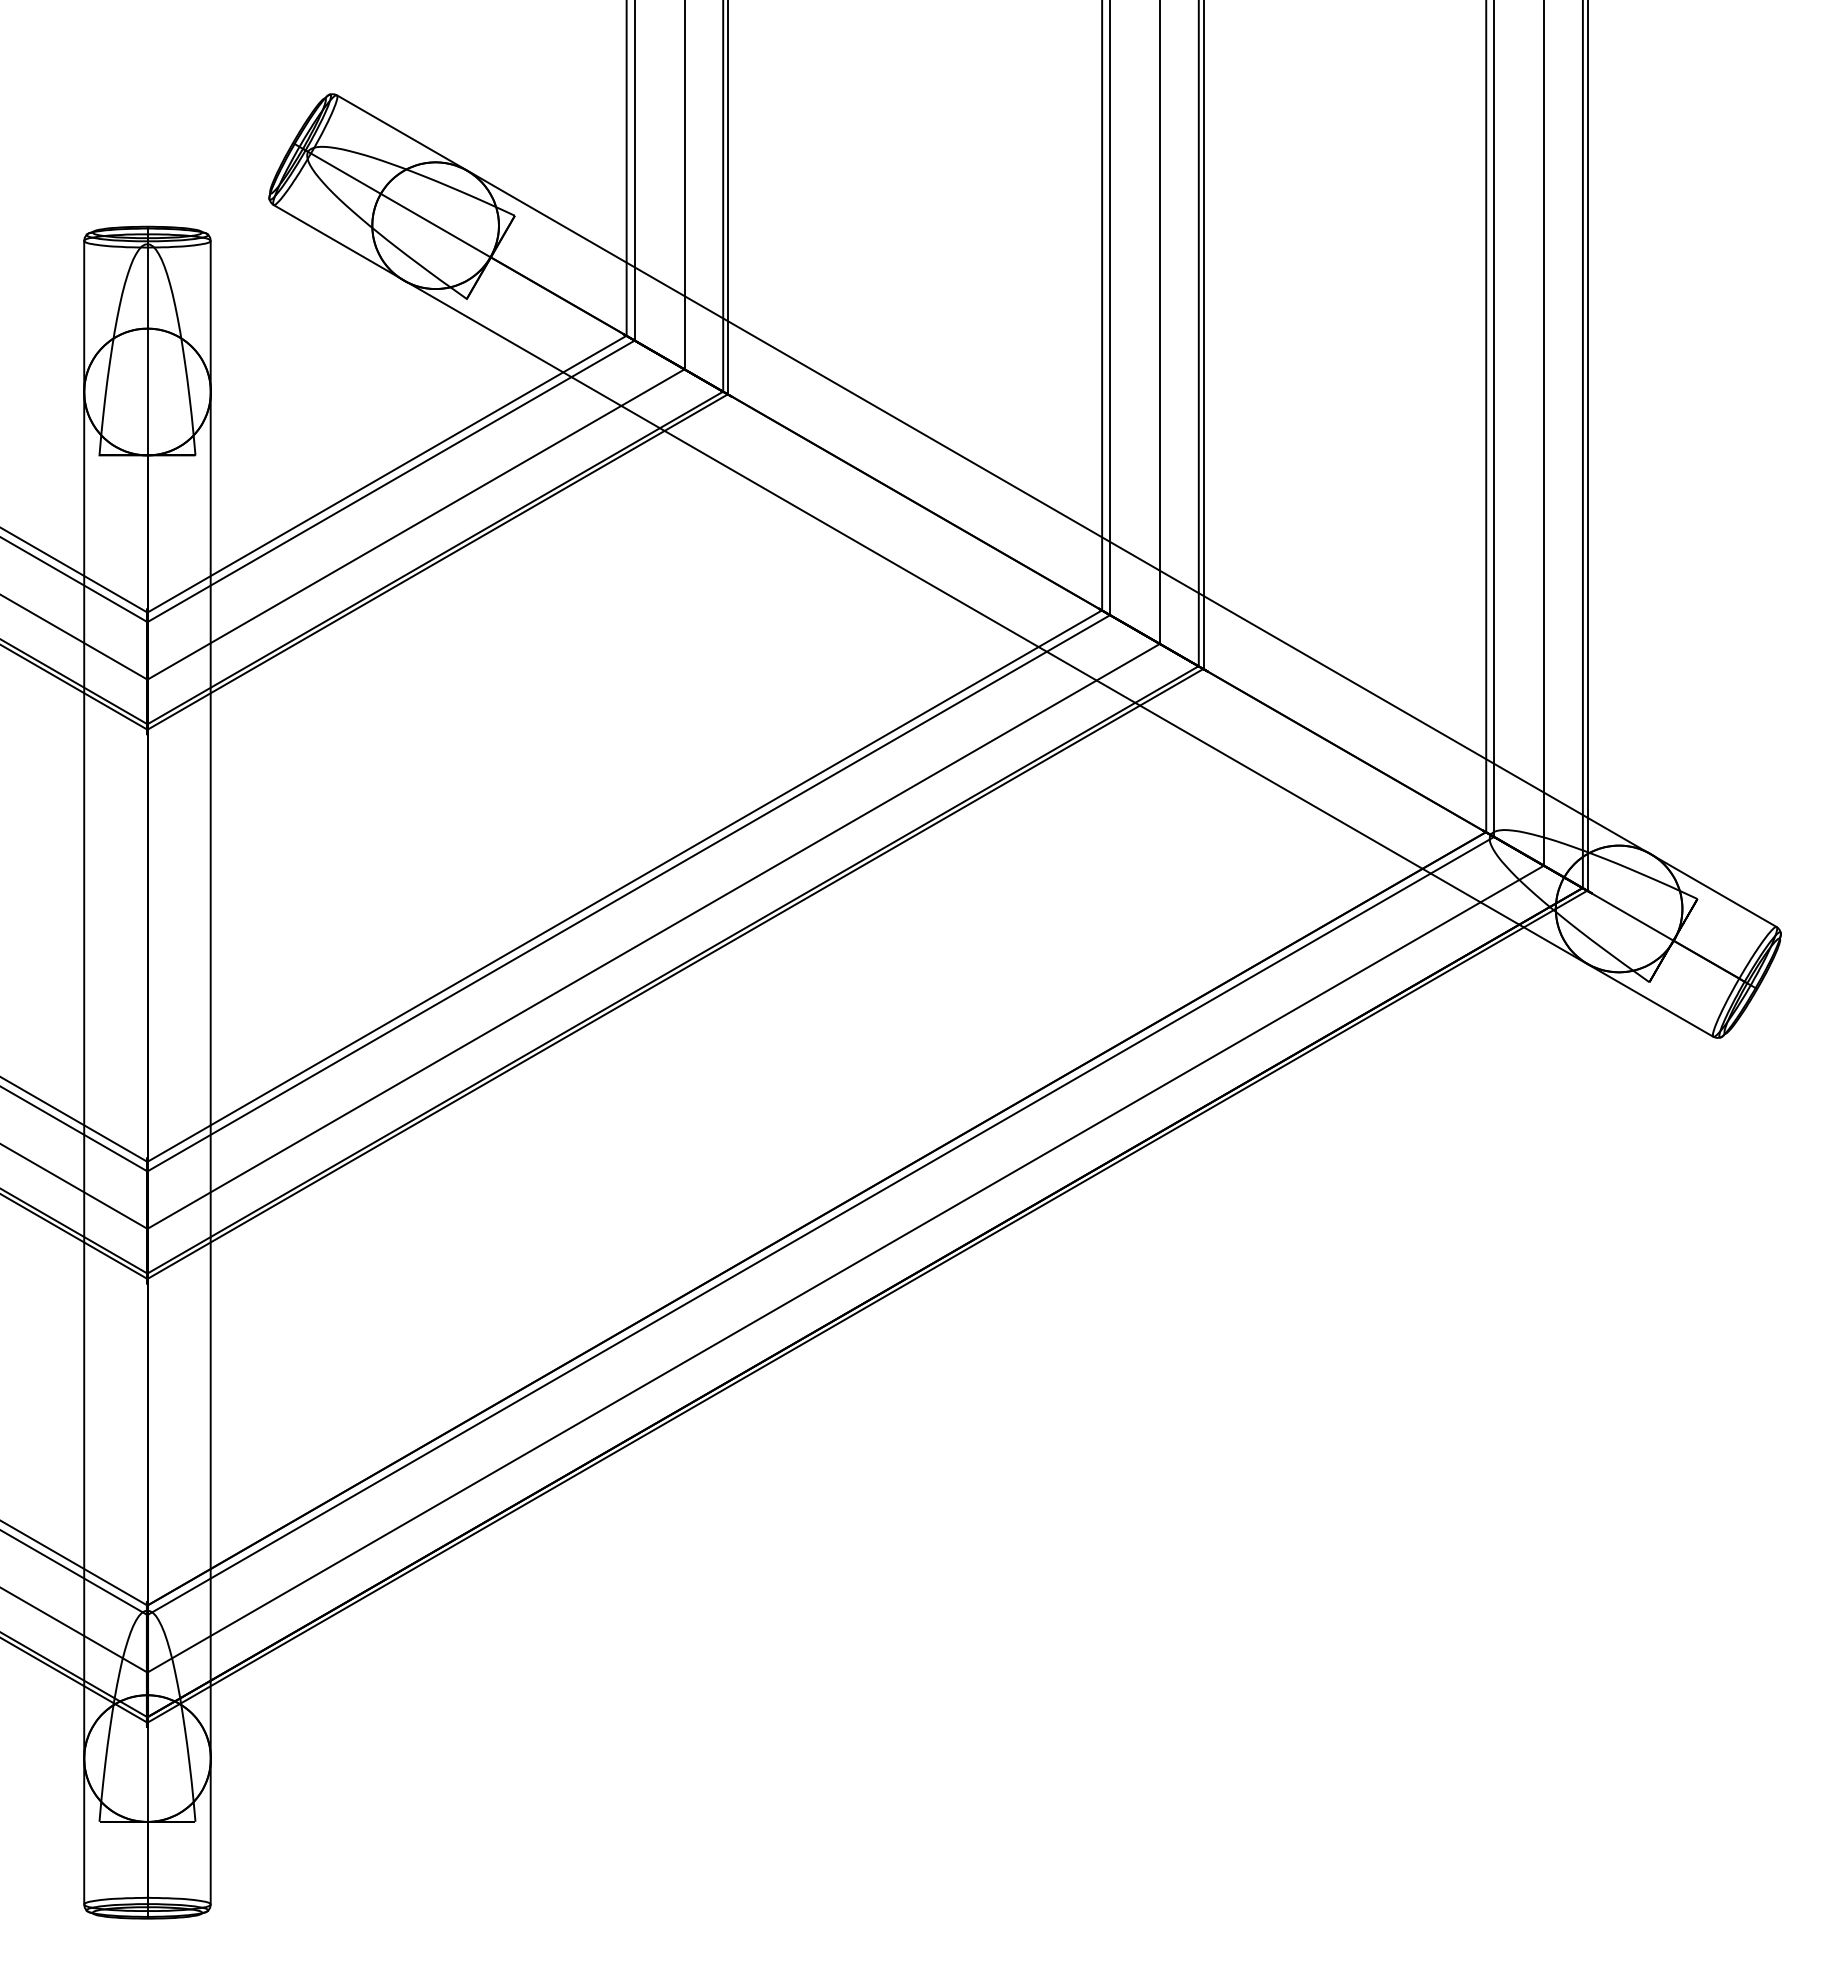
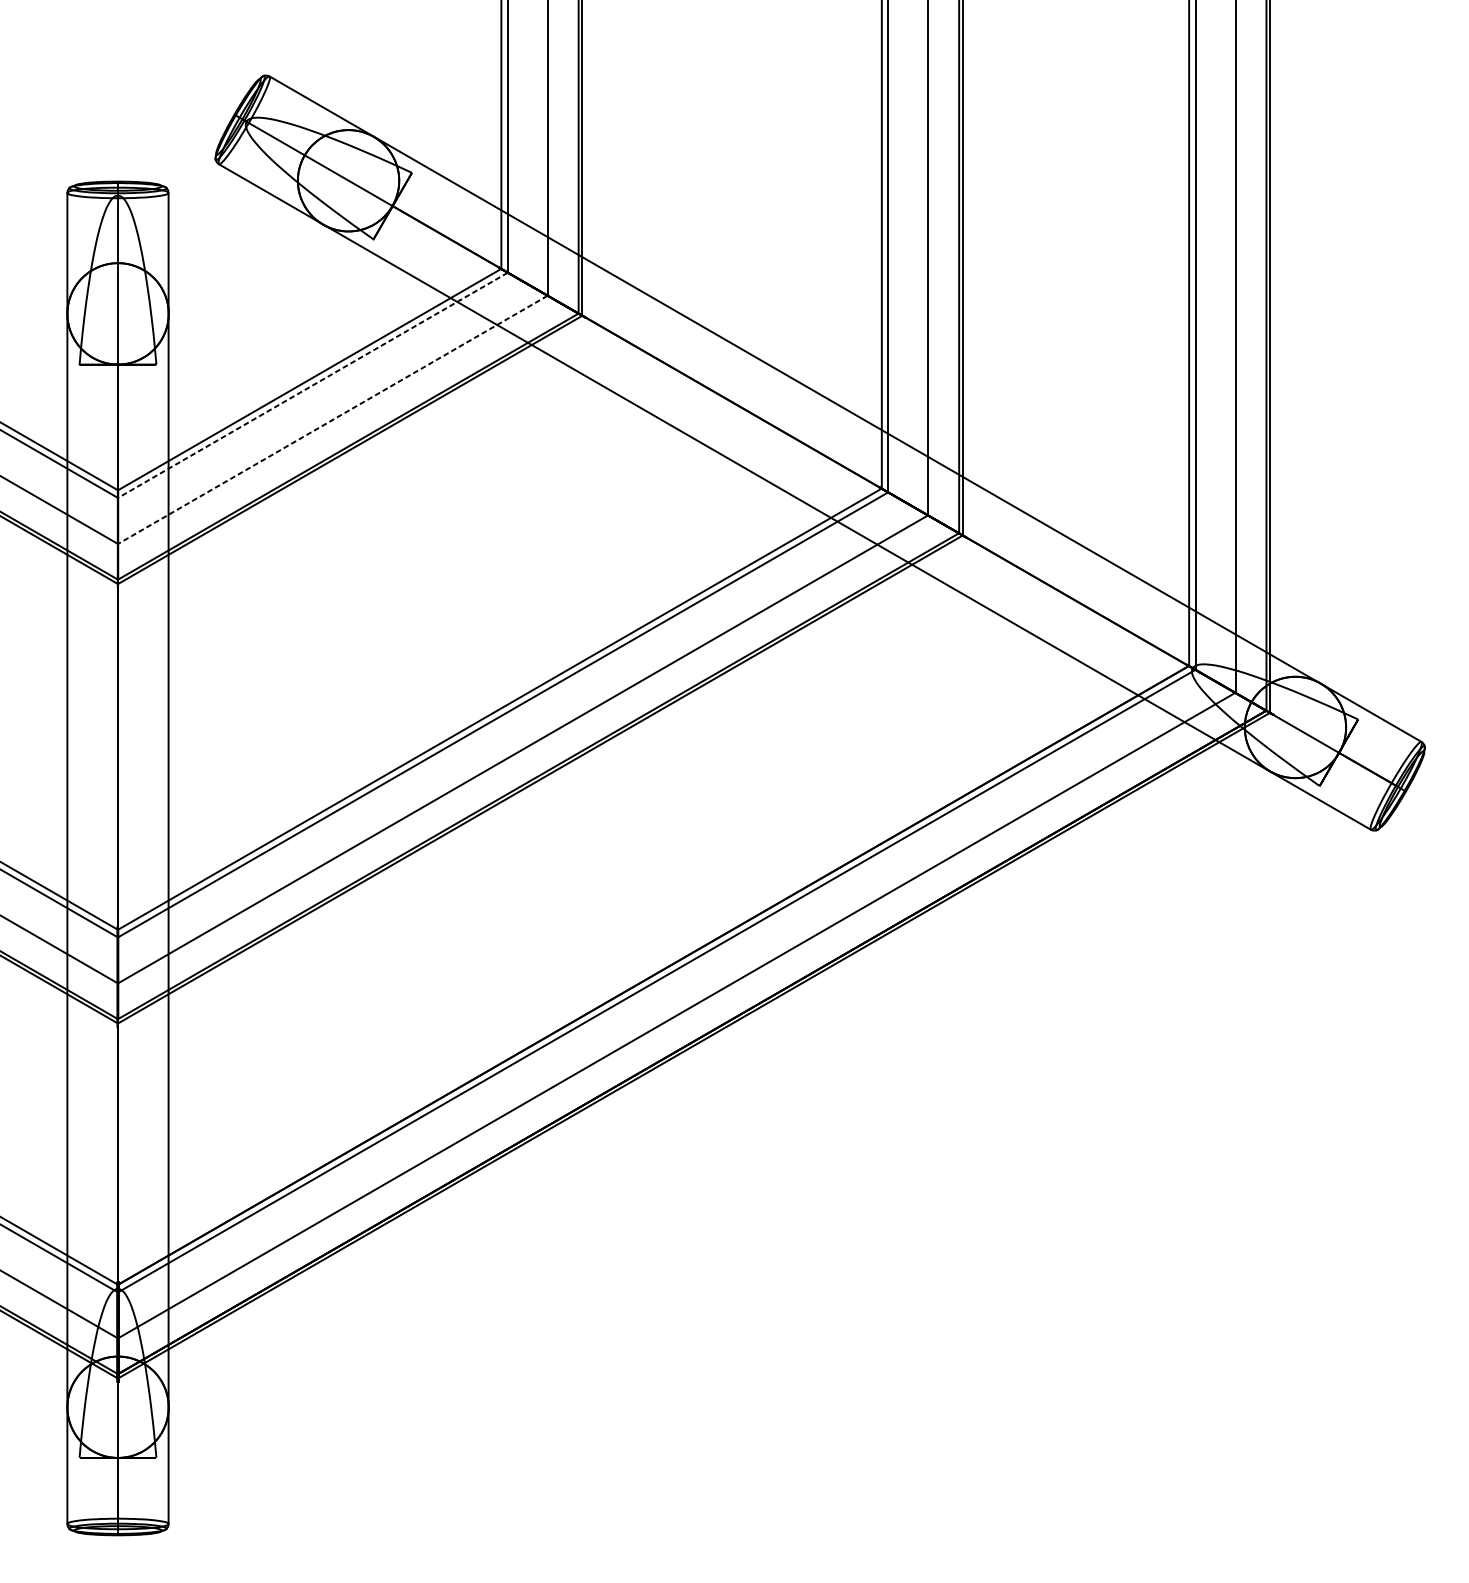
line: (390, 481) -> (312, 385), solid -> dashed
line: (416, 524) -> (333, 419), solid -> dashed

